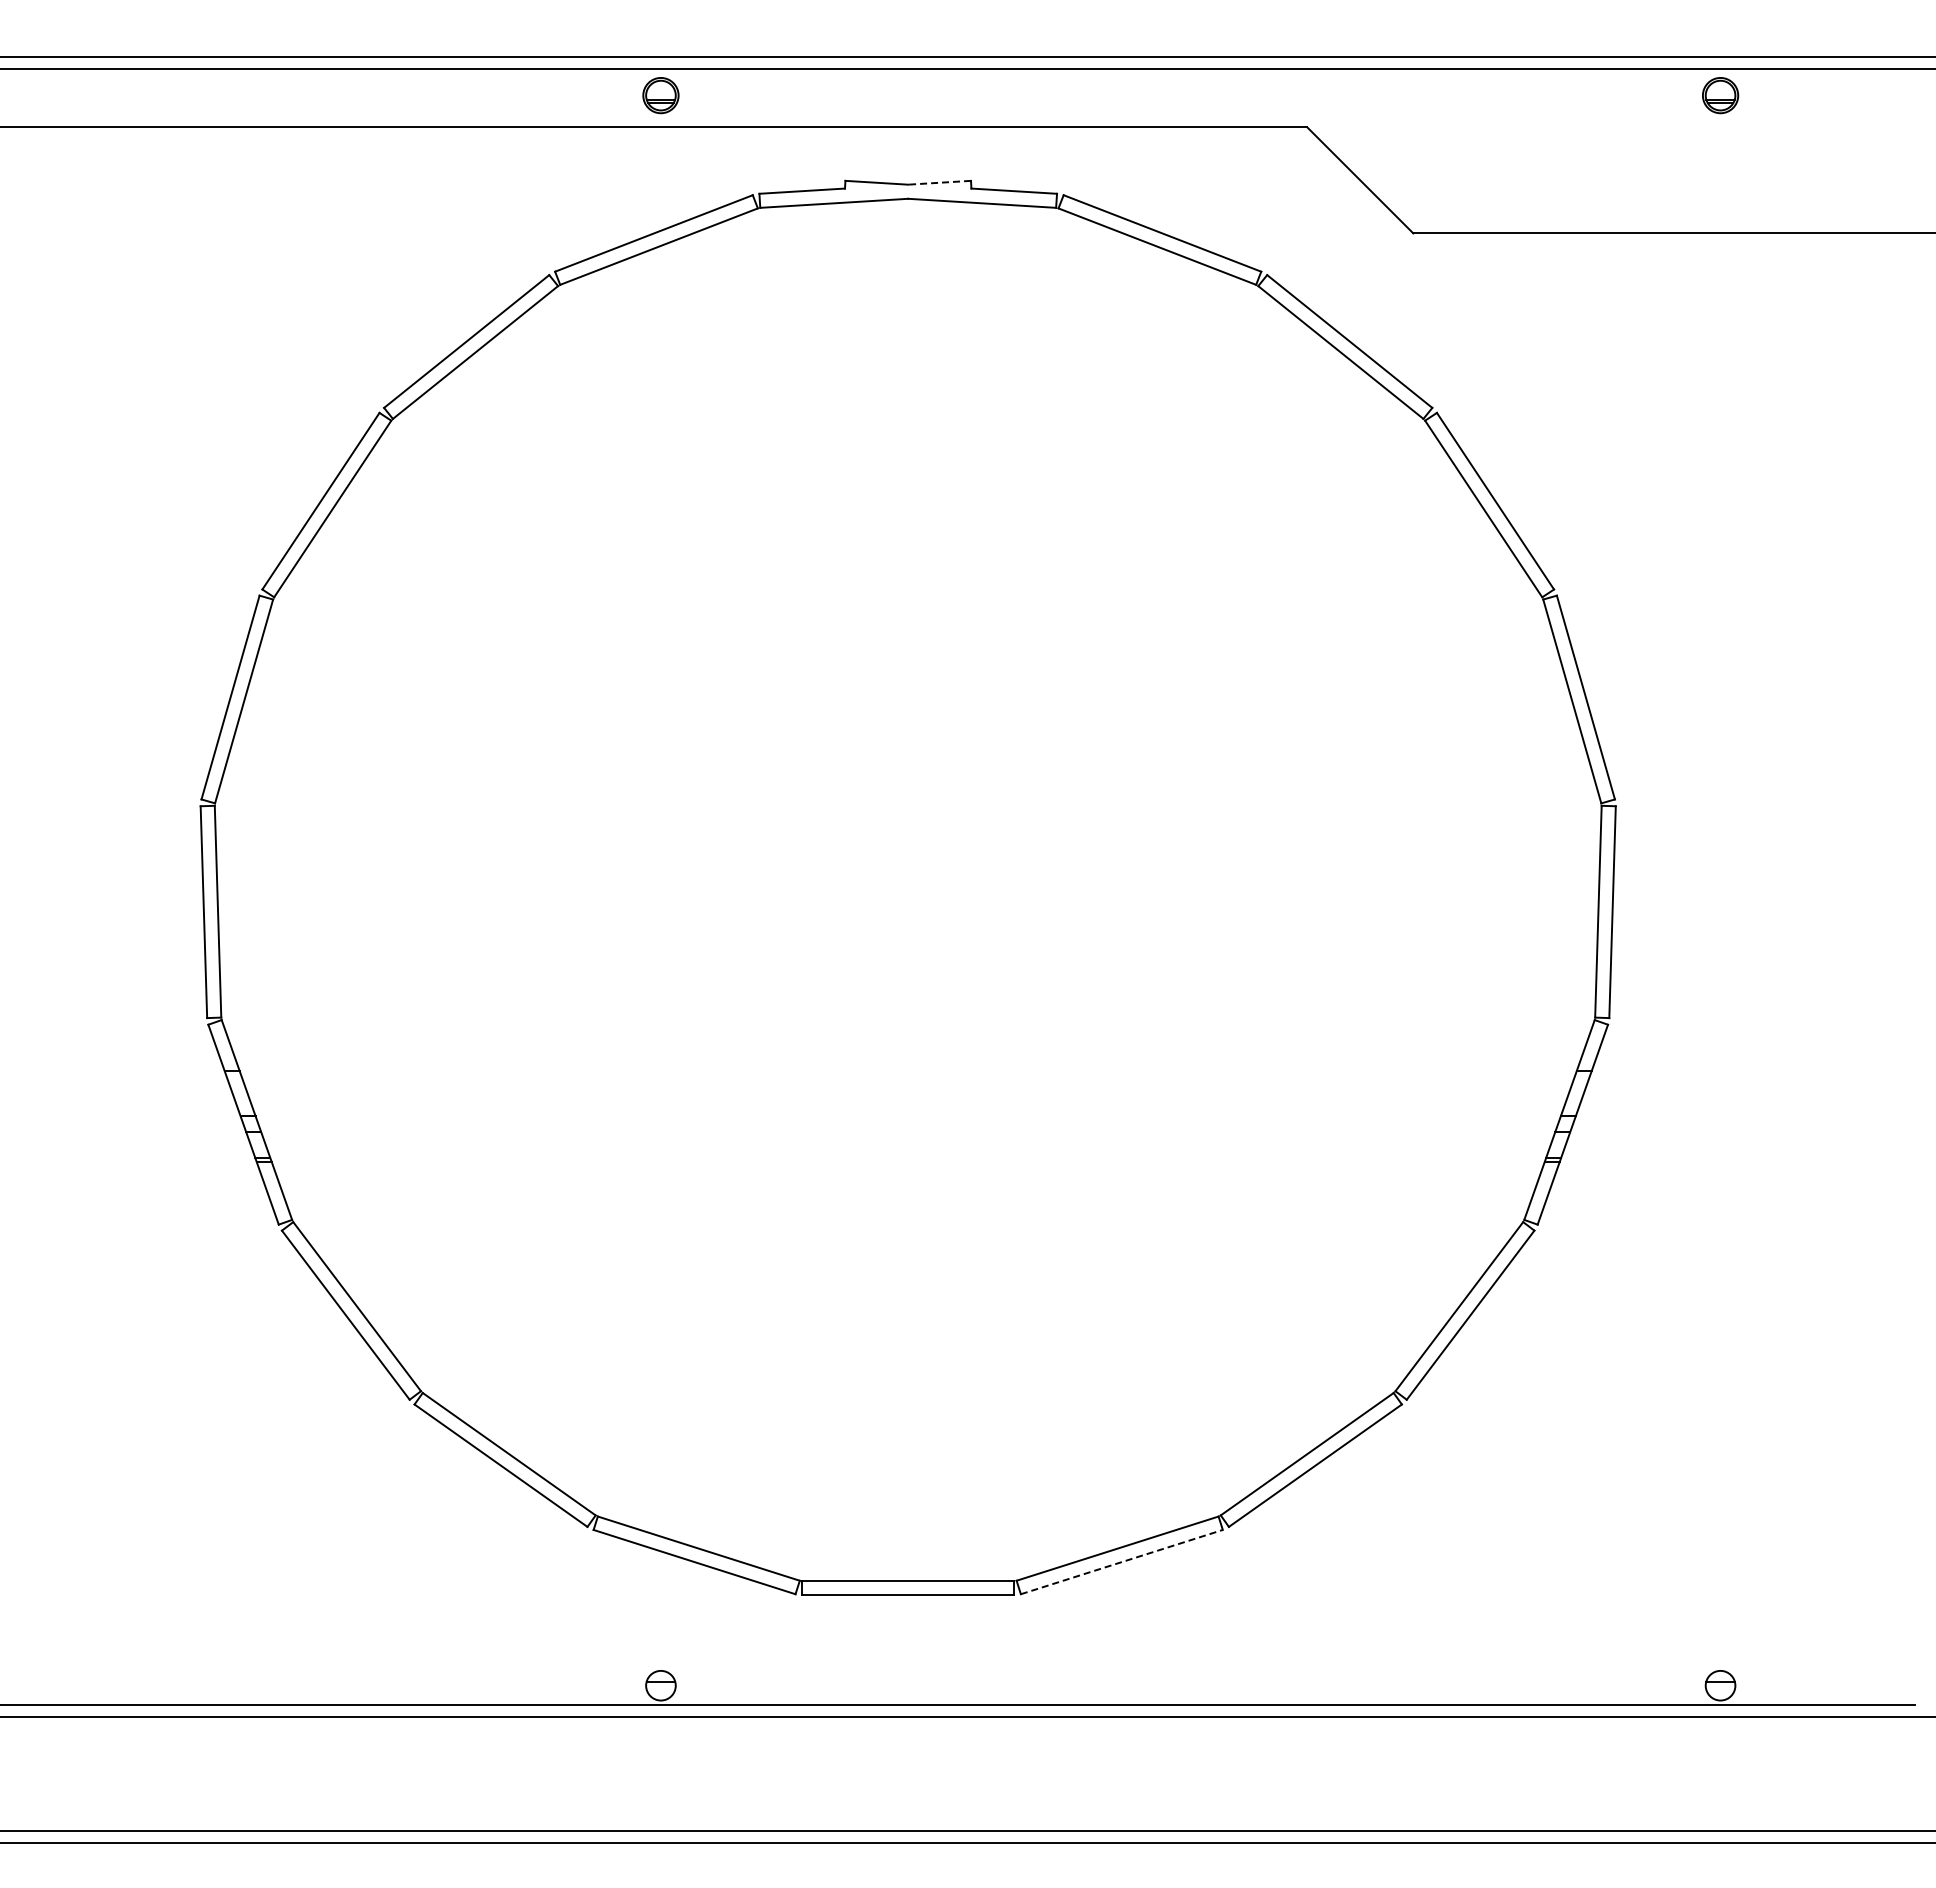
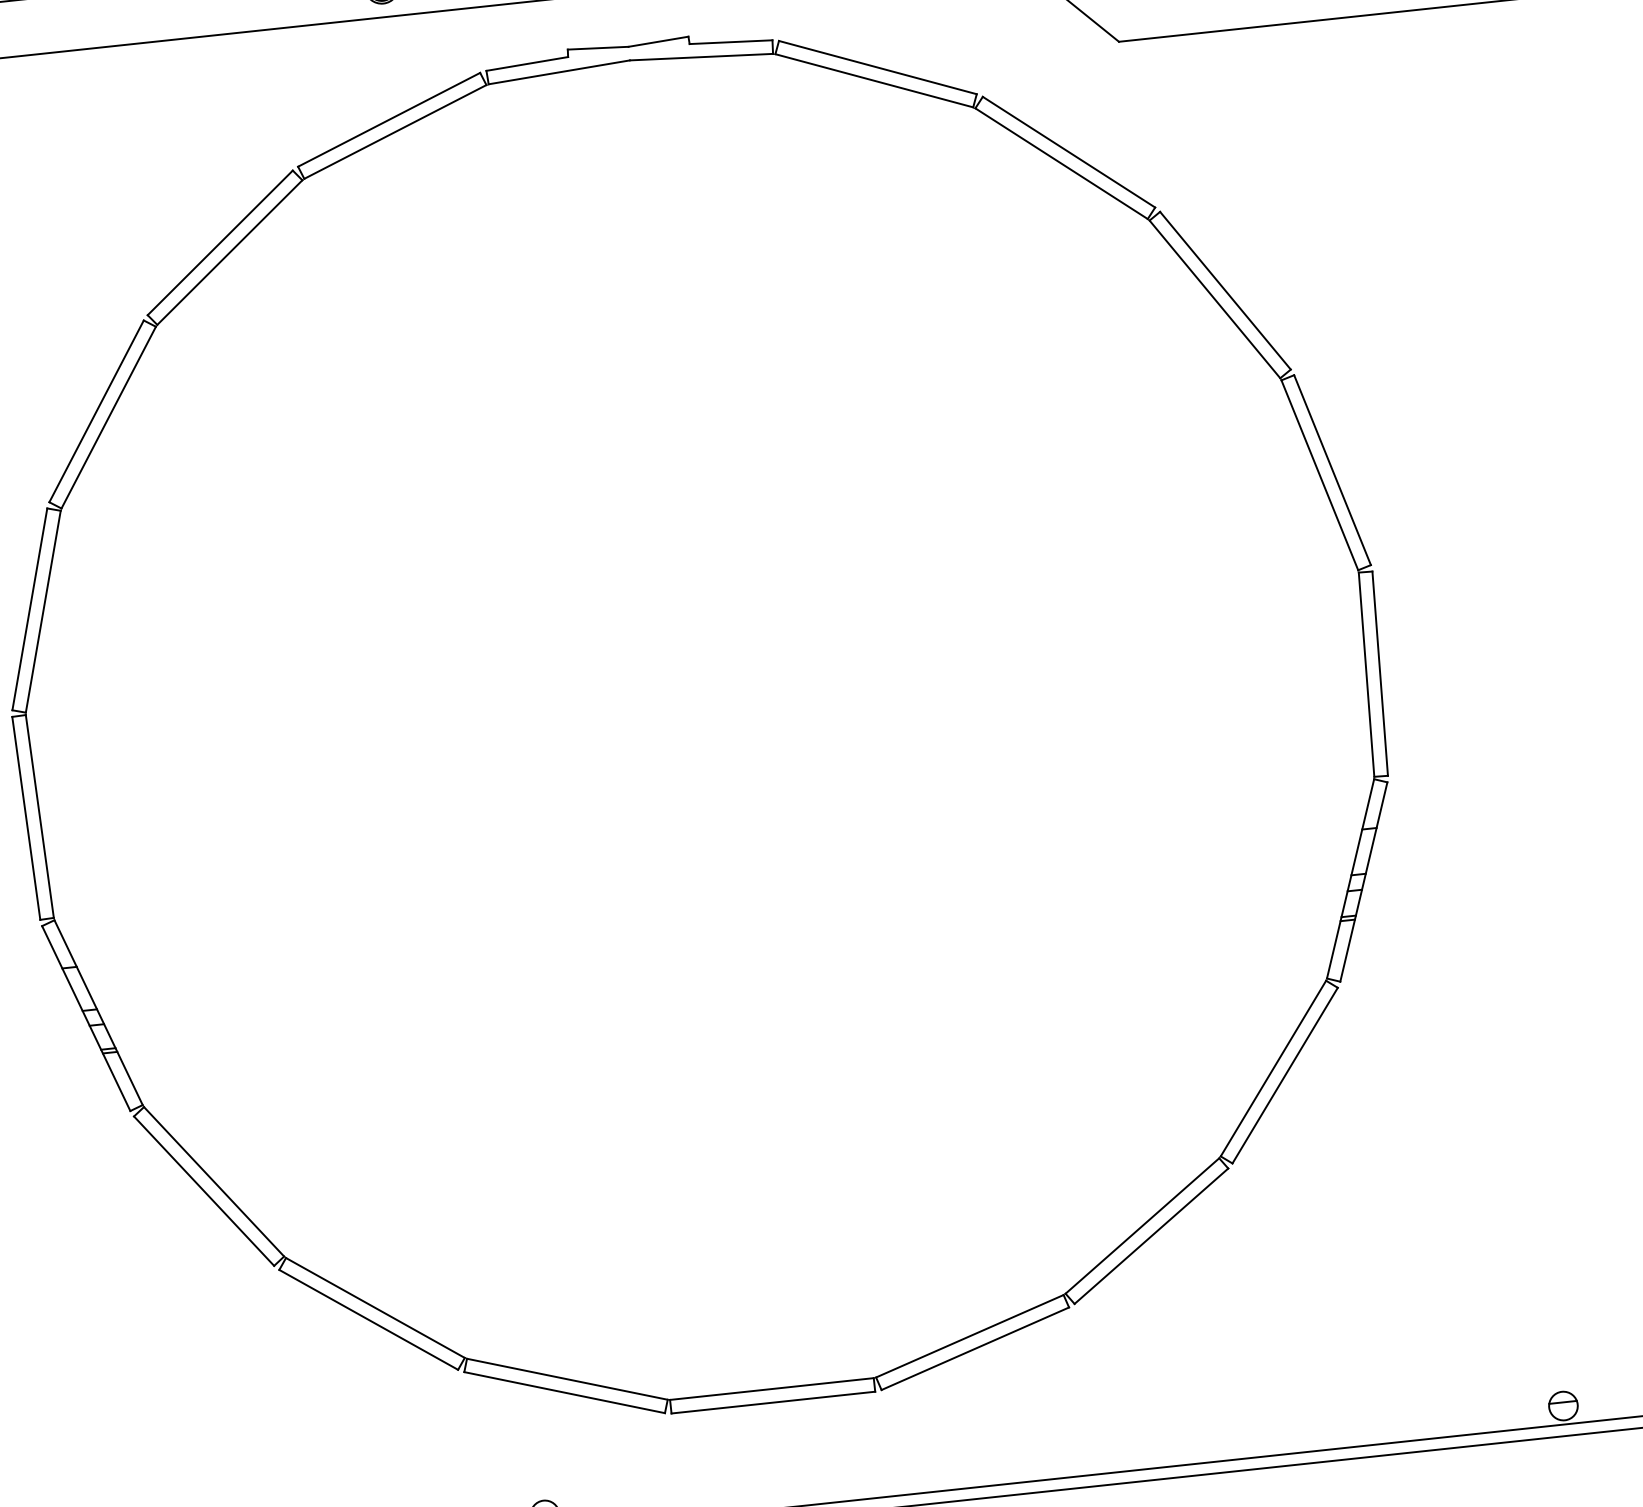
line: (939, 182) -> (658, 41), dashed -> solid
line: (1121, 1562) -> (975, 1349), dashed -> solid

